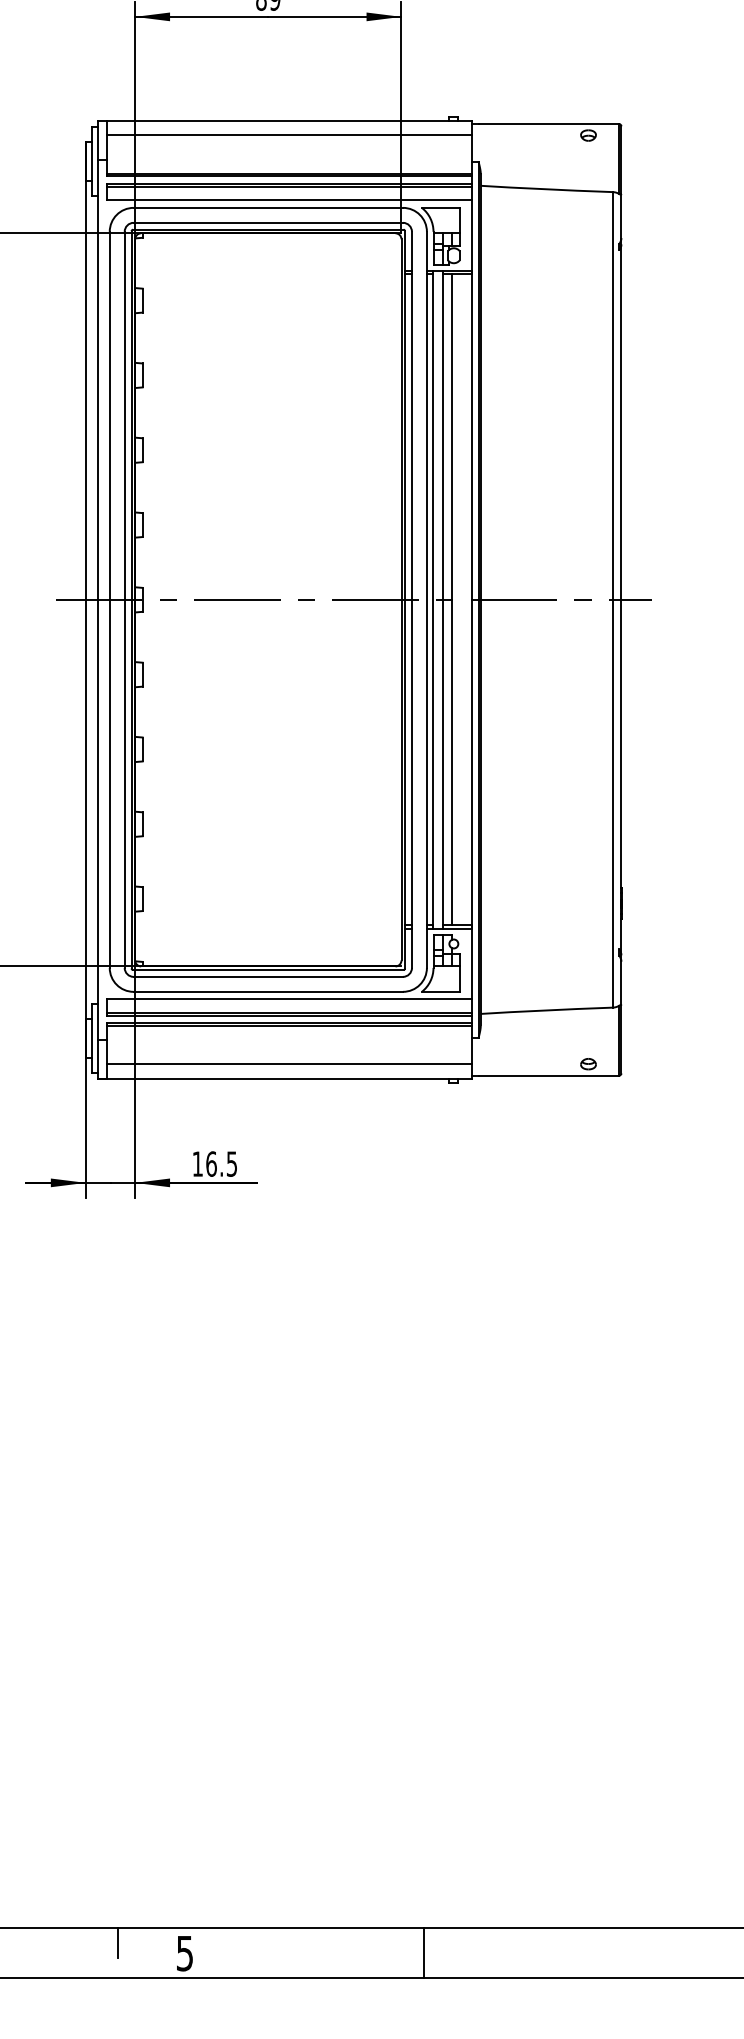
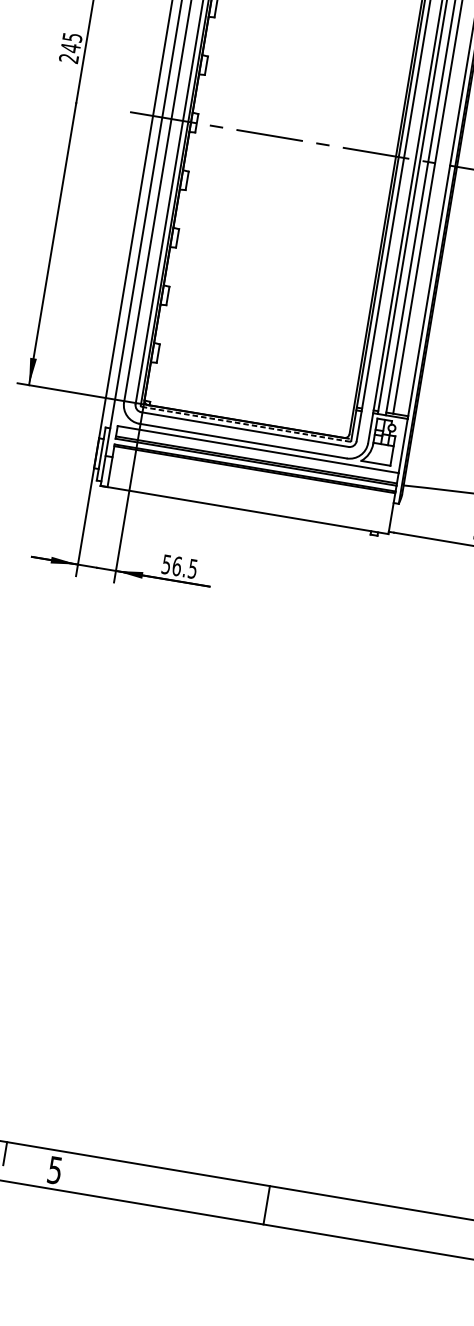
line: (268, 970) -> (245, 424), solid -> dashed
line: (288, 1064) -> (249, 499), removed
text: (197, 1163) -> (166, 564), 16.5 -> 56.5
line: (423, 1952) -> (266, 1204), moved

